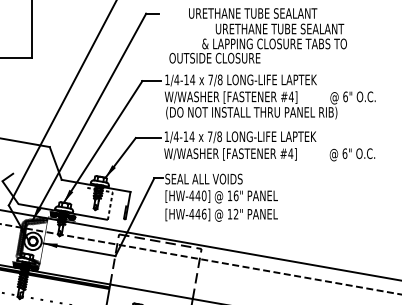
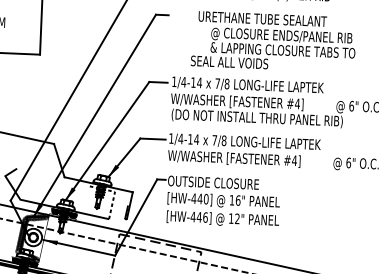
text: (273, 29) -> (282, 35), URETHANE TUBE SEALANT -> @ CLOSURE ENDS/PANEL RIB
text: (214, 57) -> (222, 61), OUTSIDE CLOSURE -> SEAL ALL VOIDS
text: (210, 178) -> (213, 182), SEAL ALL VOIDS -> OUTSIDE CLOSURE

